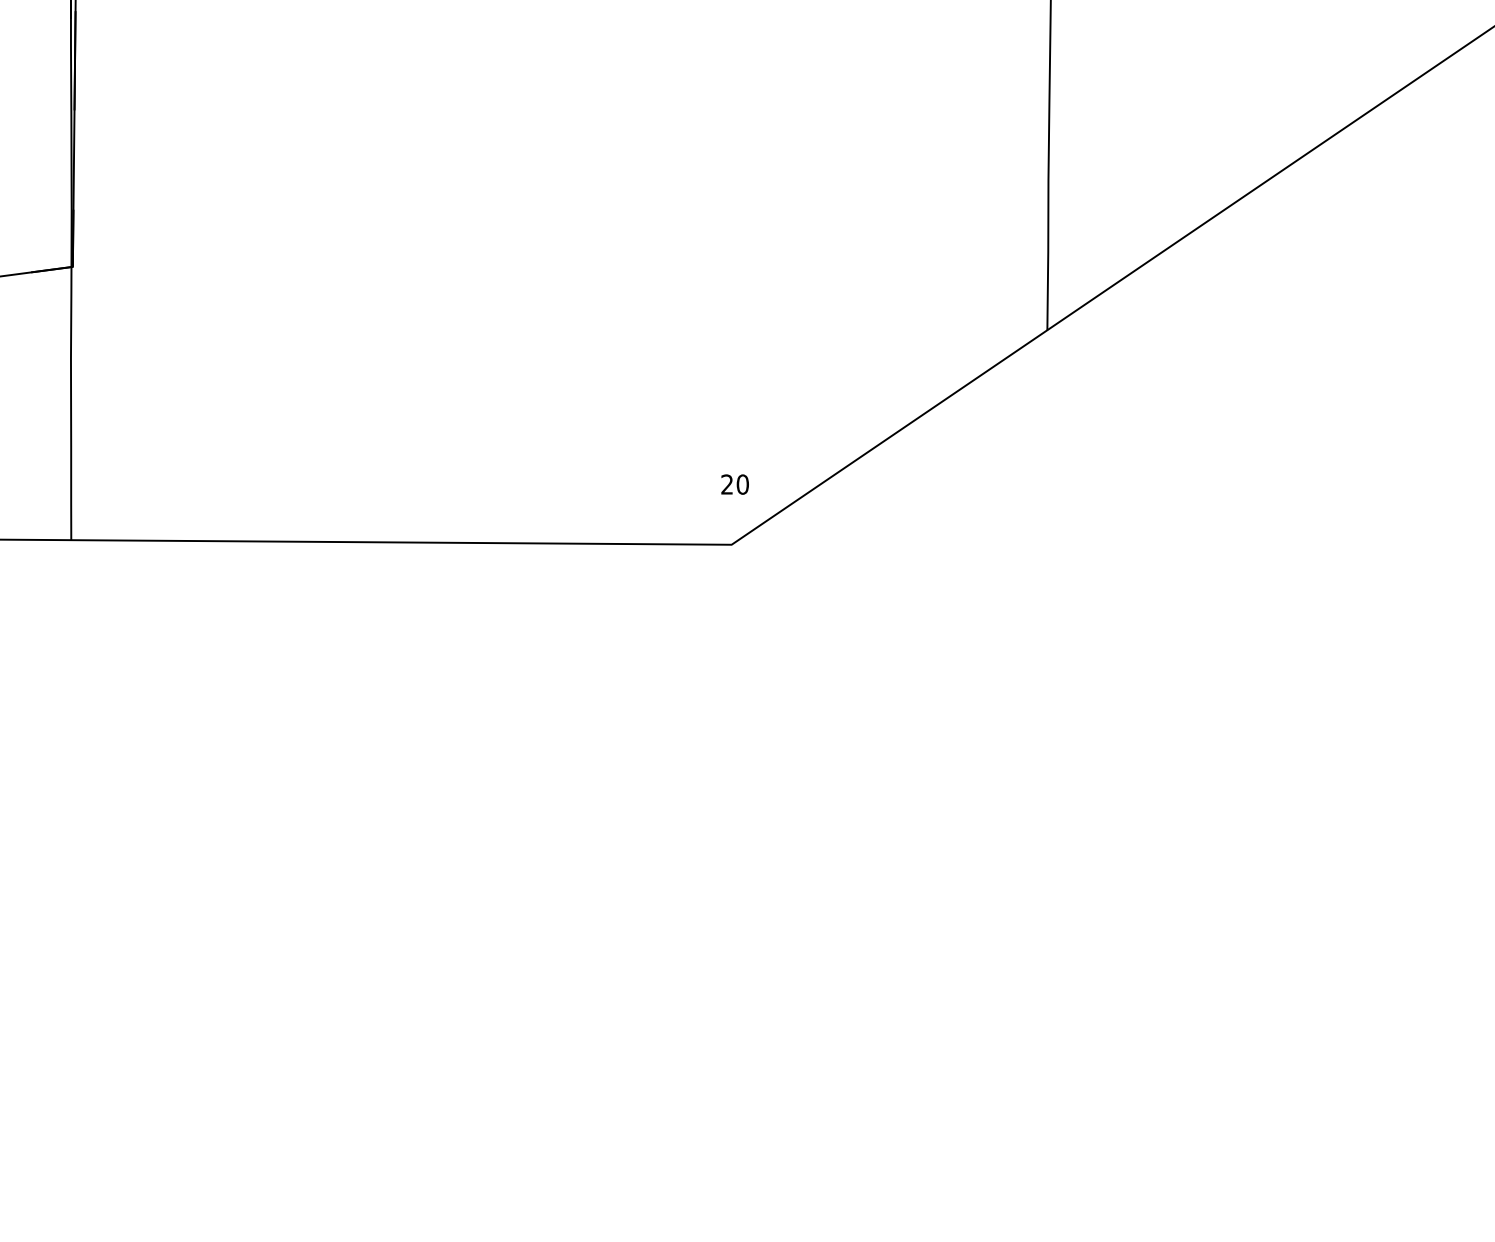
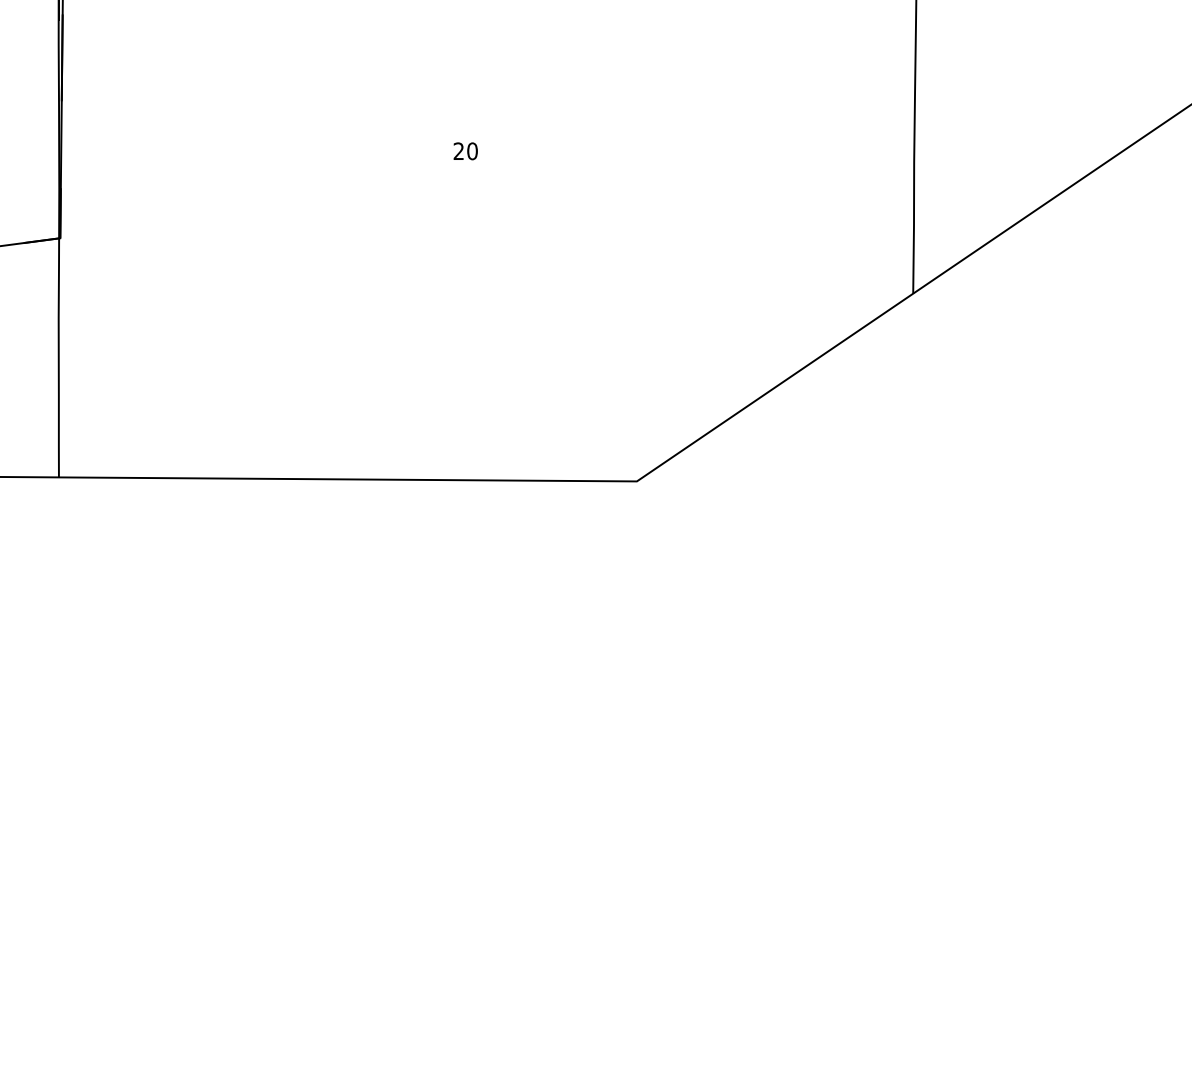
text: (734, 484) -> (465, 151), moved

